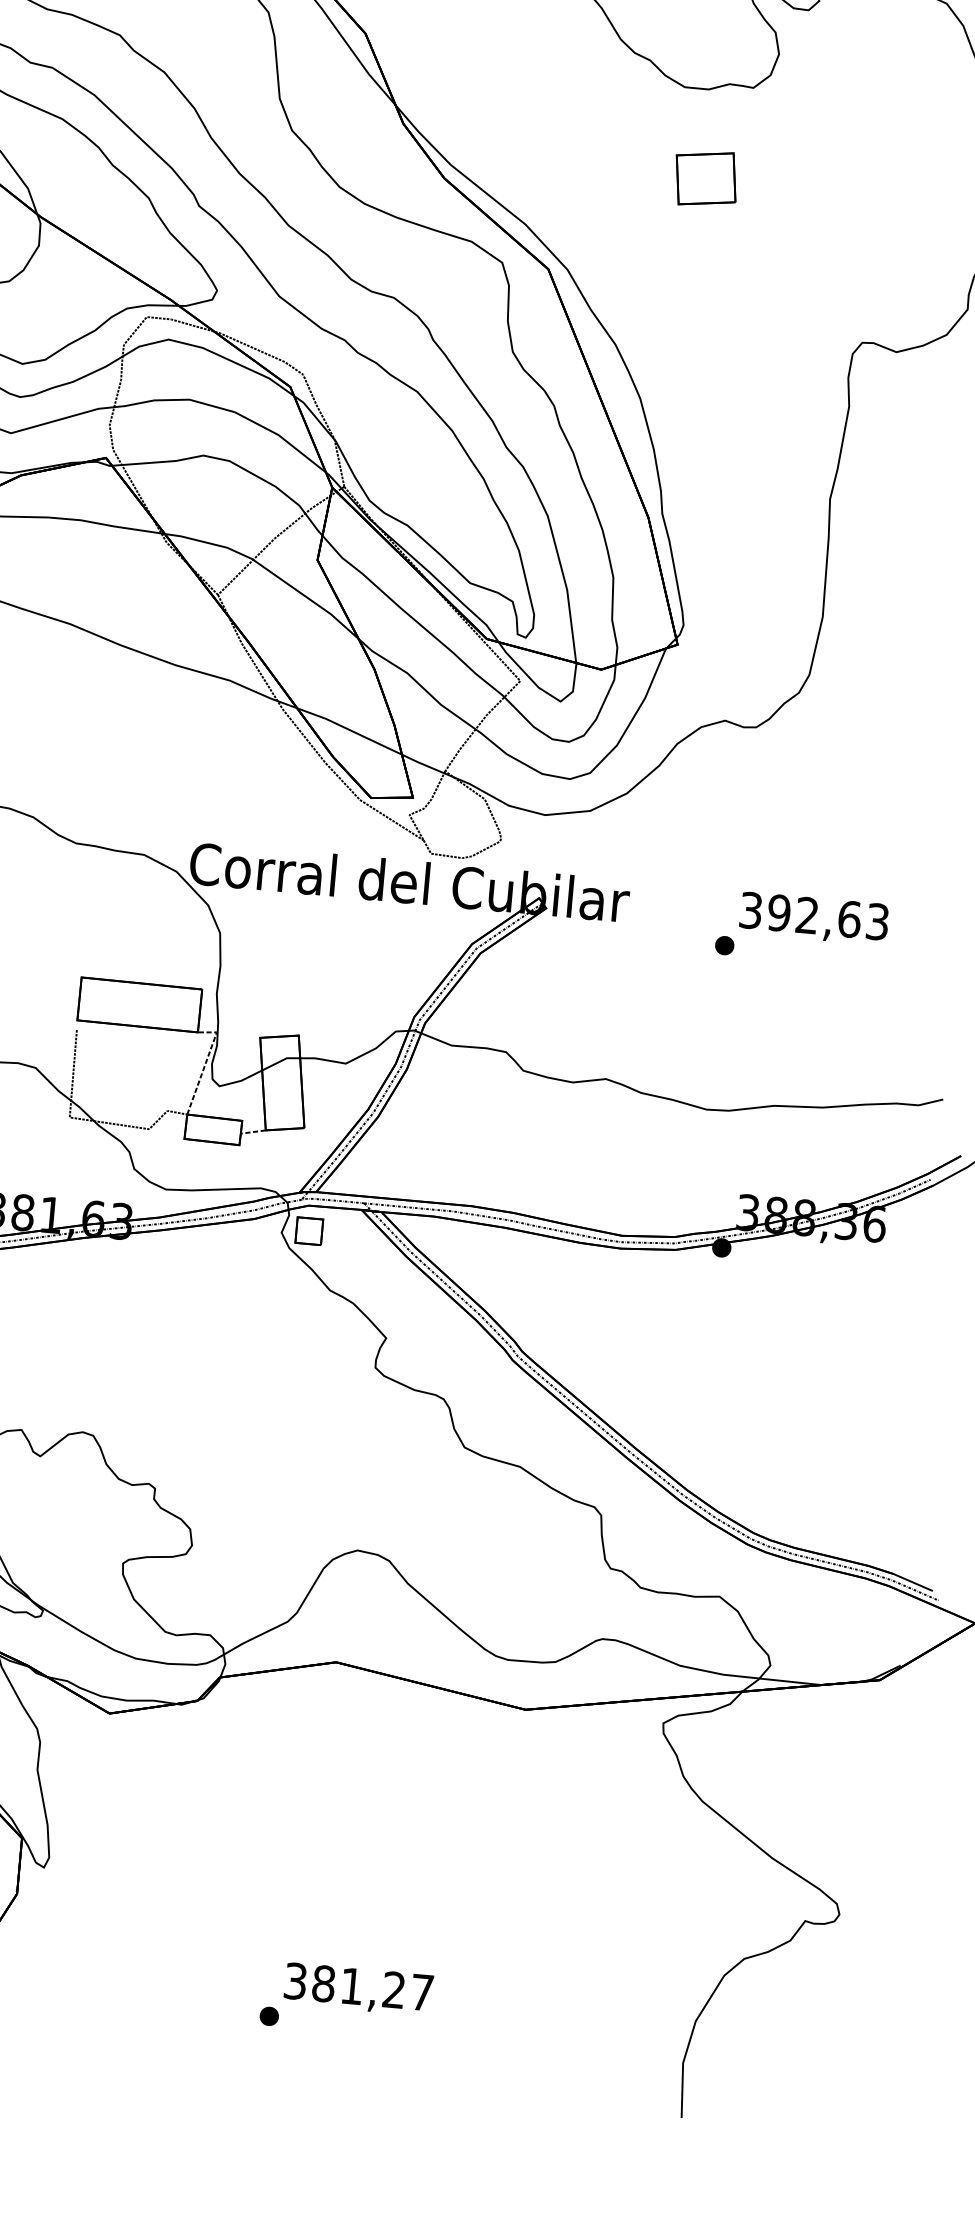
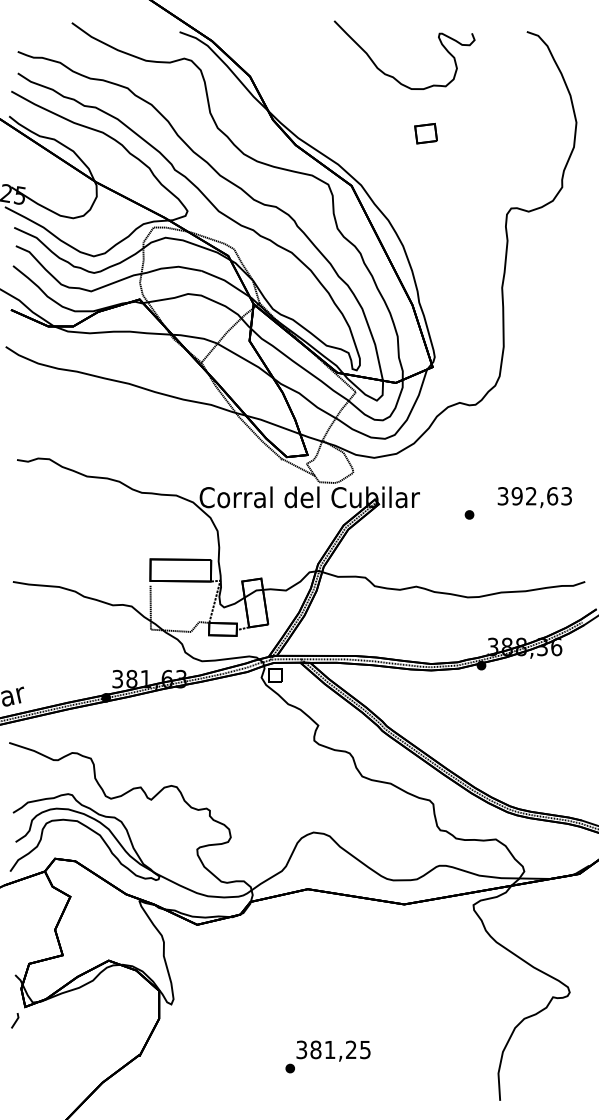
part: (704, 178) -> (425, 133), size x0.7
text: (813, 918) -> (534, 497), moved
text: (422, 1993) -> (365, 1050), 381,27 -> 381,25

